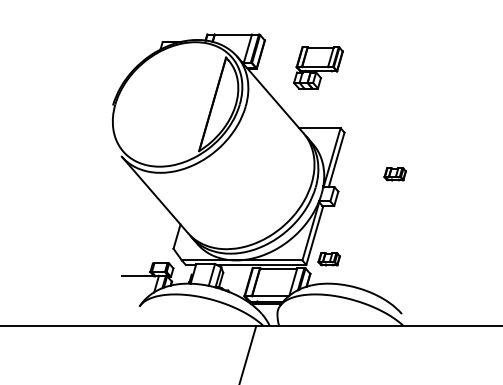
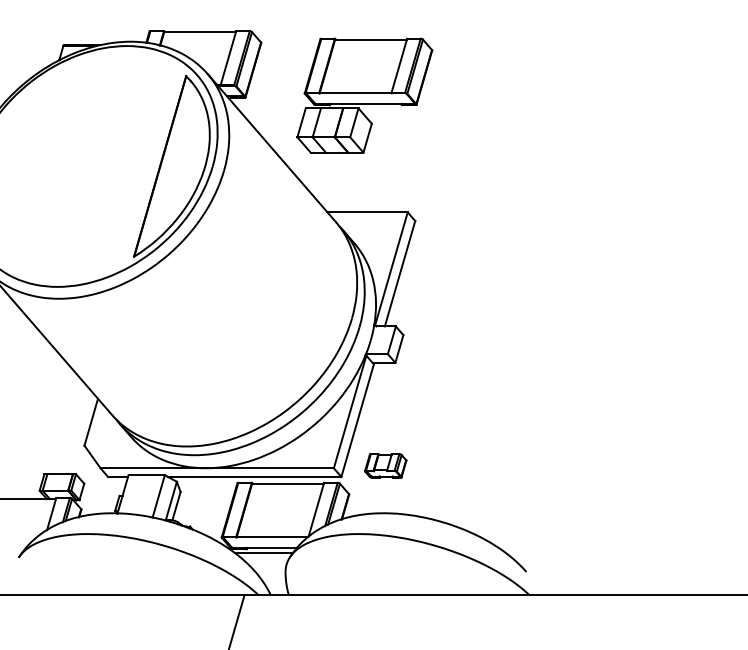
part: (318, 67) -> (364, 94), size x1.43
part: (394, 174) -> (511, 301), removed

